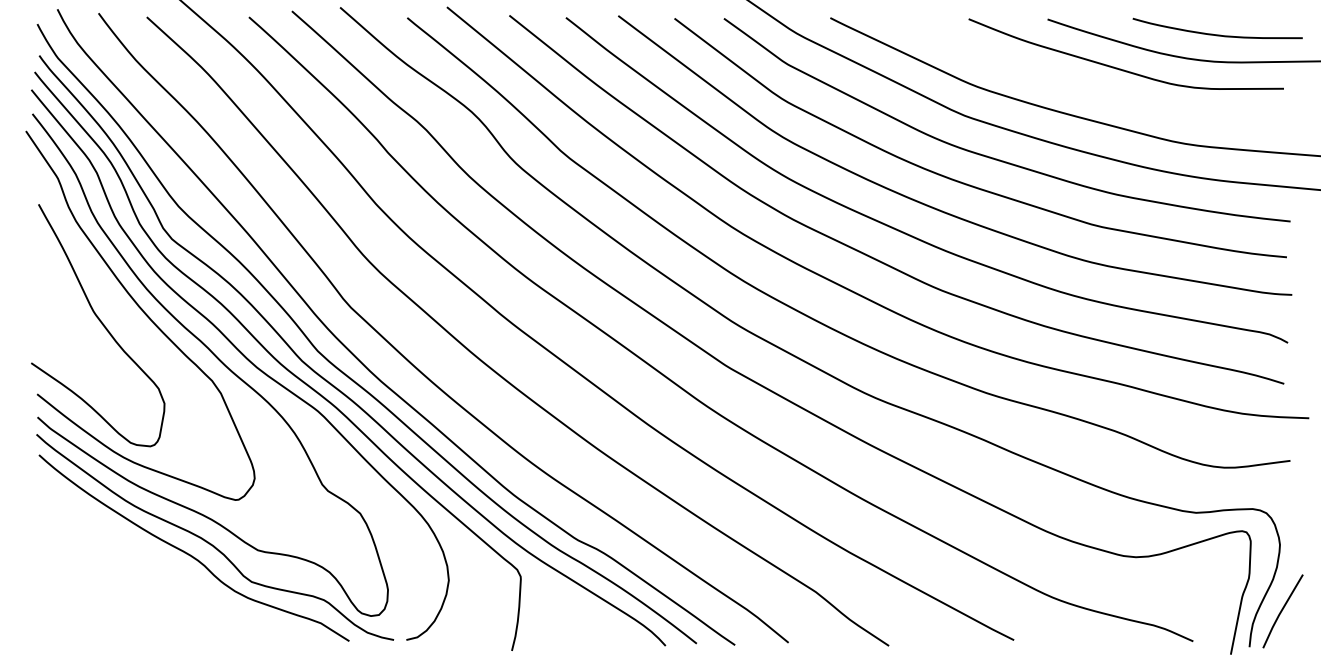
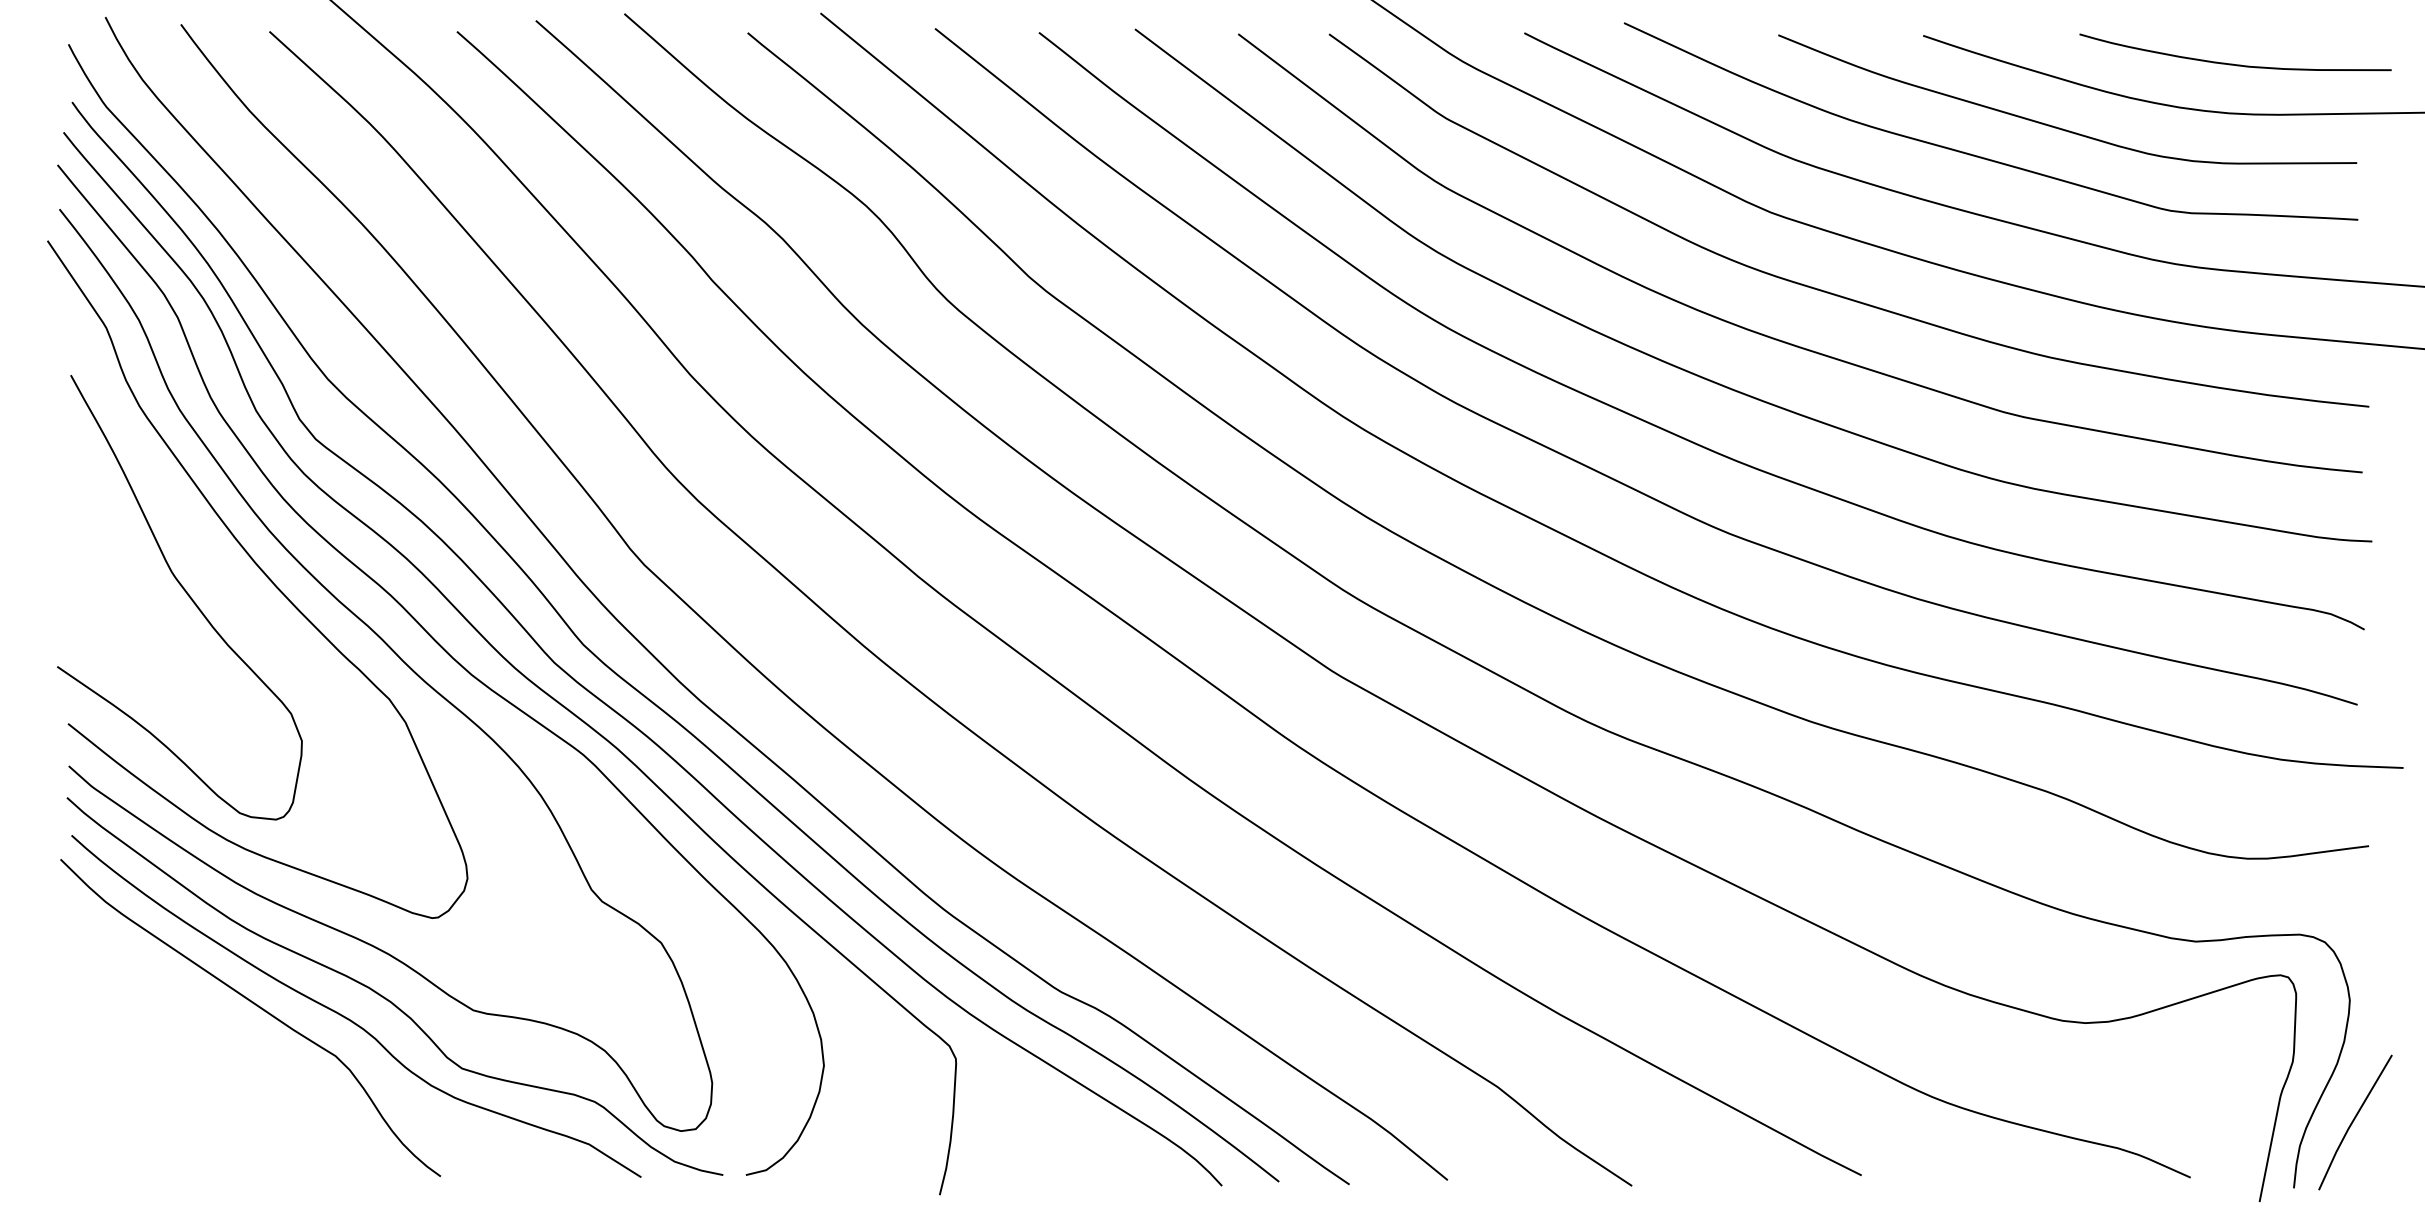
curve: (1078, 84) -> (1979, 155), added
curve: (139, 548) -> (255, 1007), added

